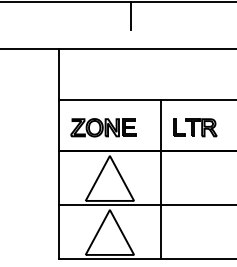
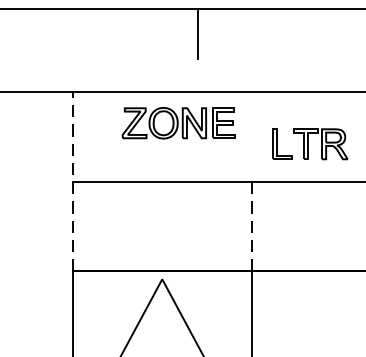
line: (58, 99) -> (72, 180), solid -> dashed
line: (161, 125) -> (252, 226), solid -> dashed
part: (103, 127) -> (179, 122), moved
part: (195, 127) -> (310, 143), moved

